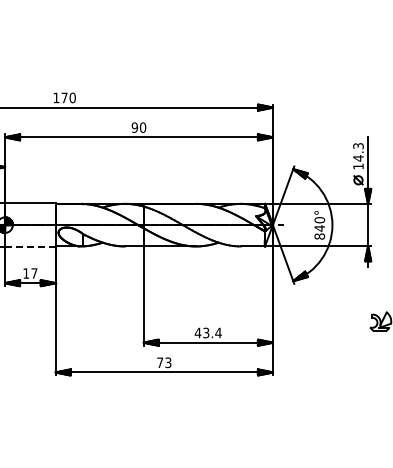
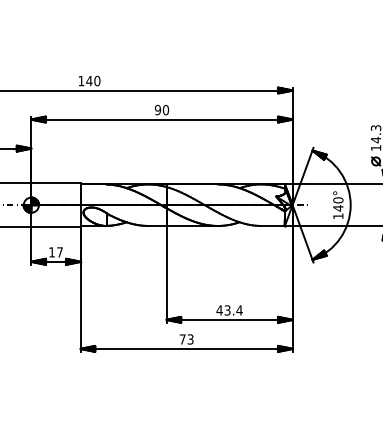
text: (64, 97) -> (89, 80), 170 -> 140
text: (319, 236) -> (338, 216), 840° -> 140°
line: (30, 247) -> (56, 227), dashed -> solid

